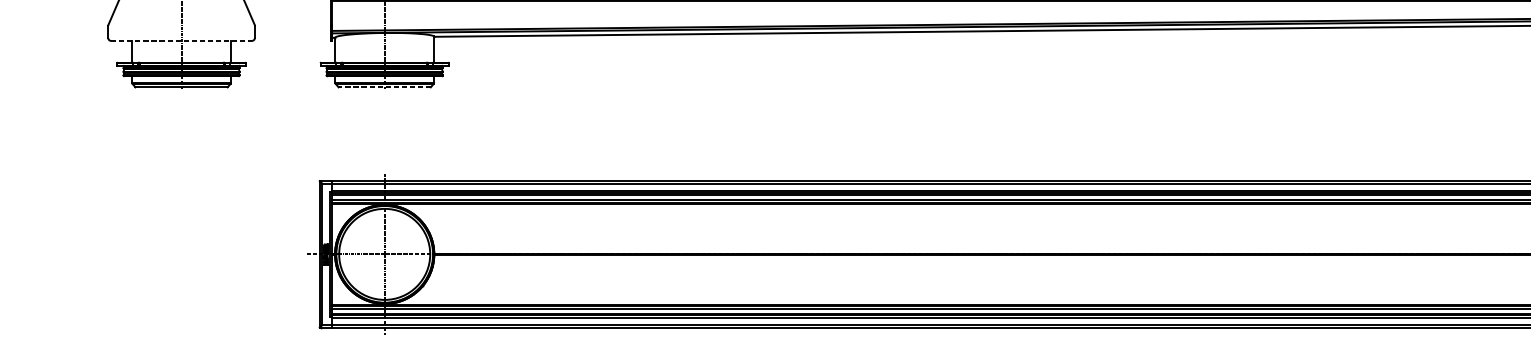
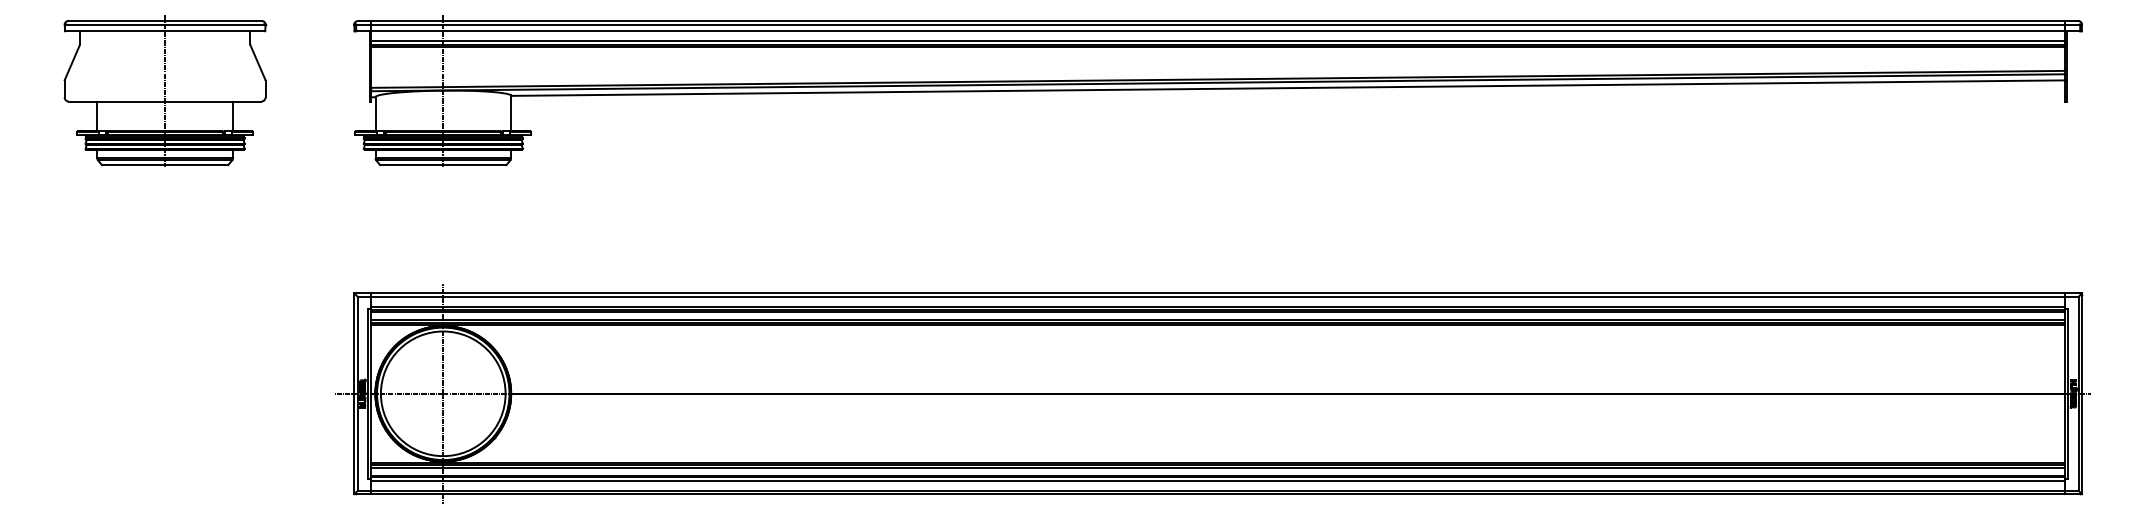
line: (181, 40) -> (165, 101), dashed -> solid
line: (384, 87) -> (442, 165), dashed -> solid

